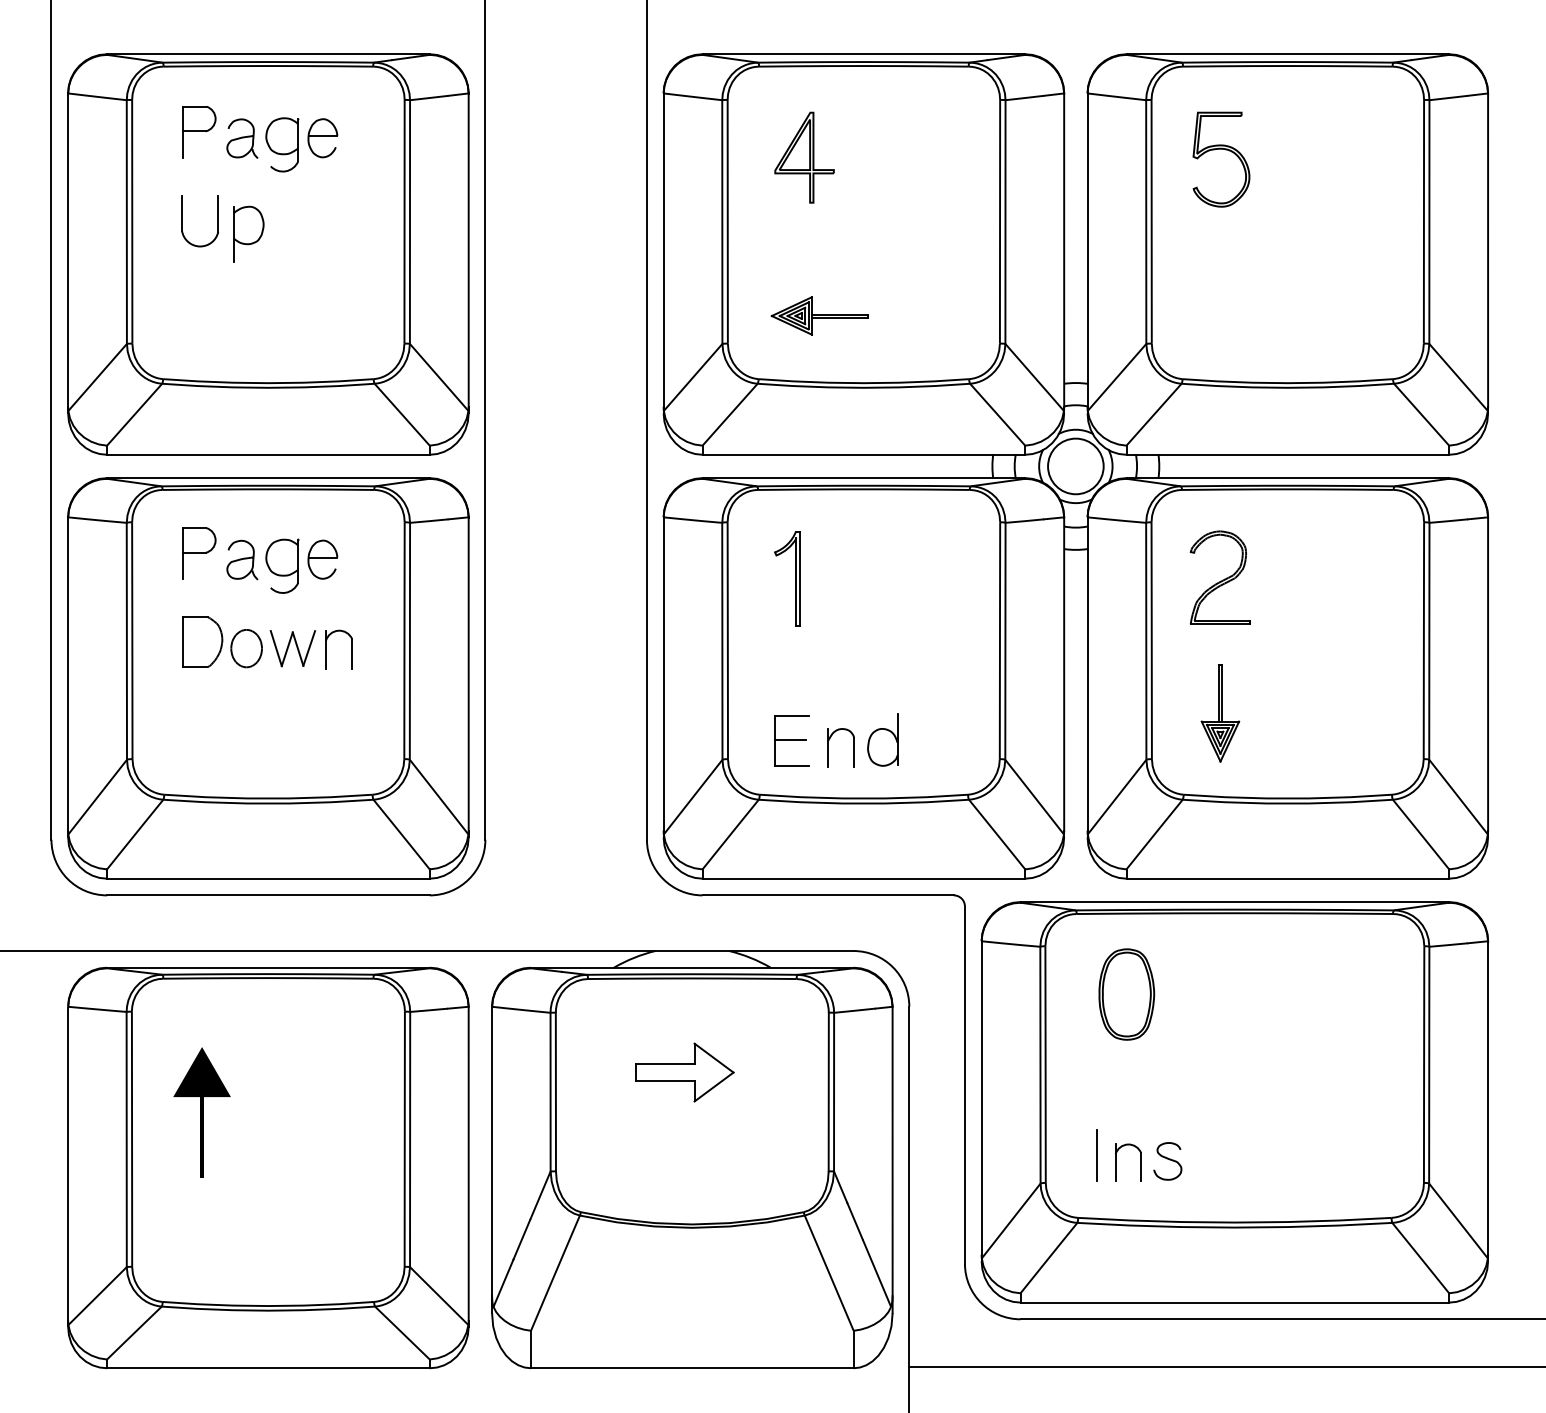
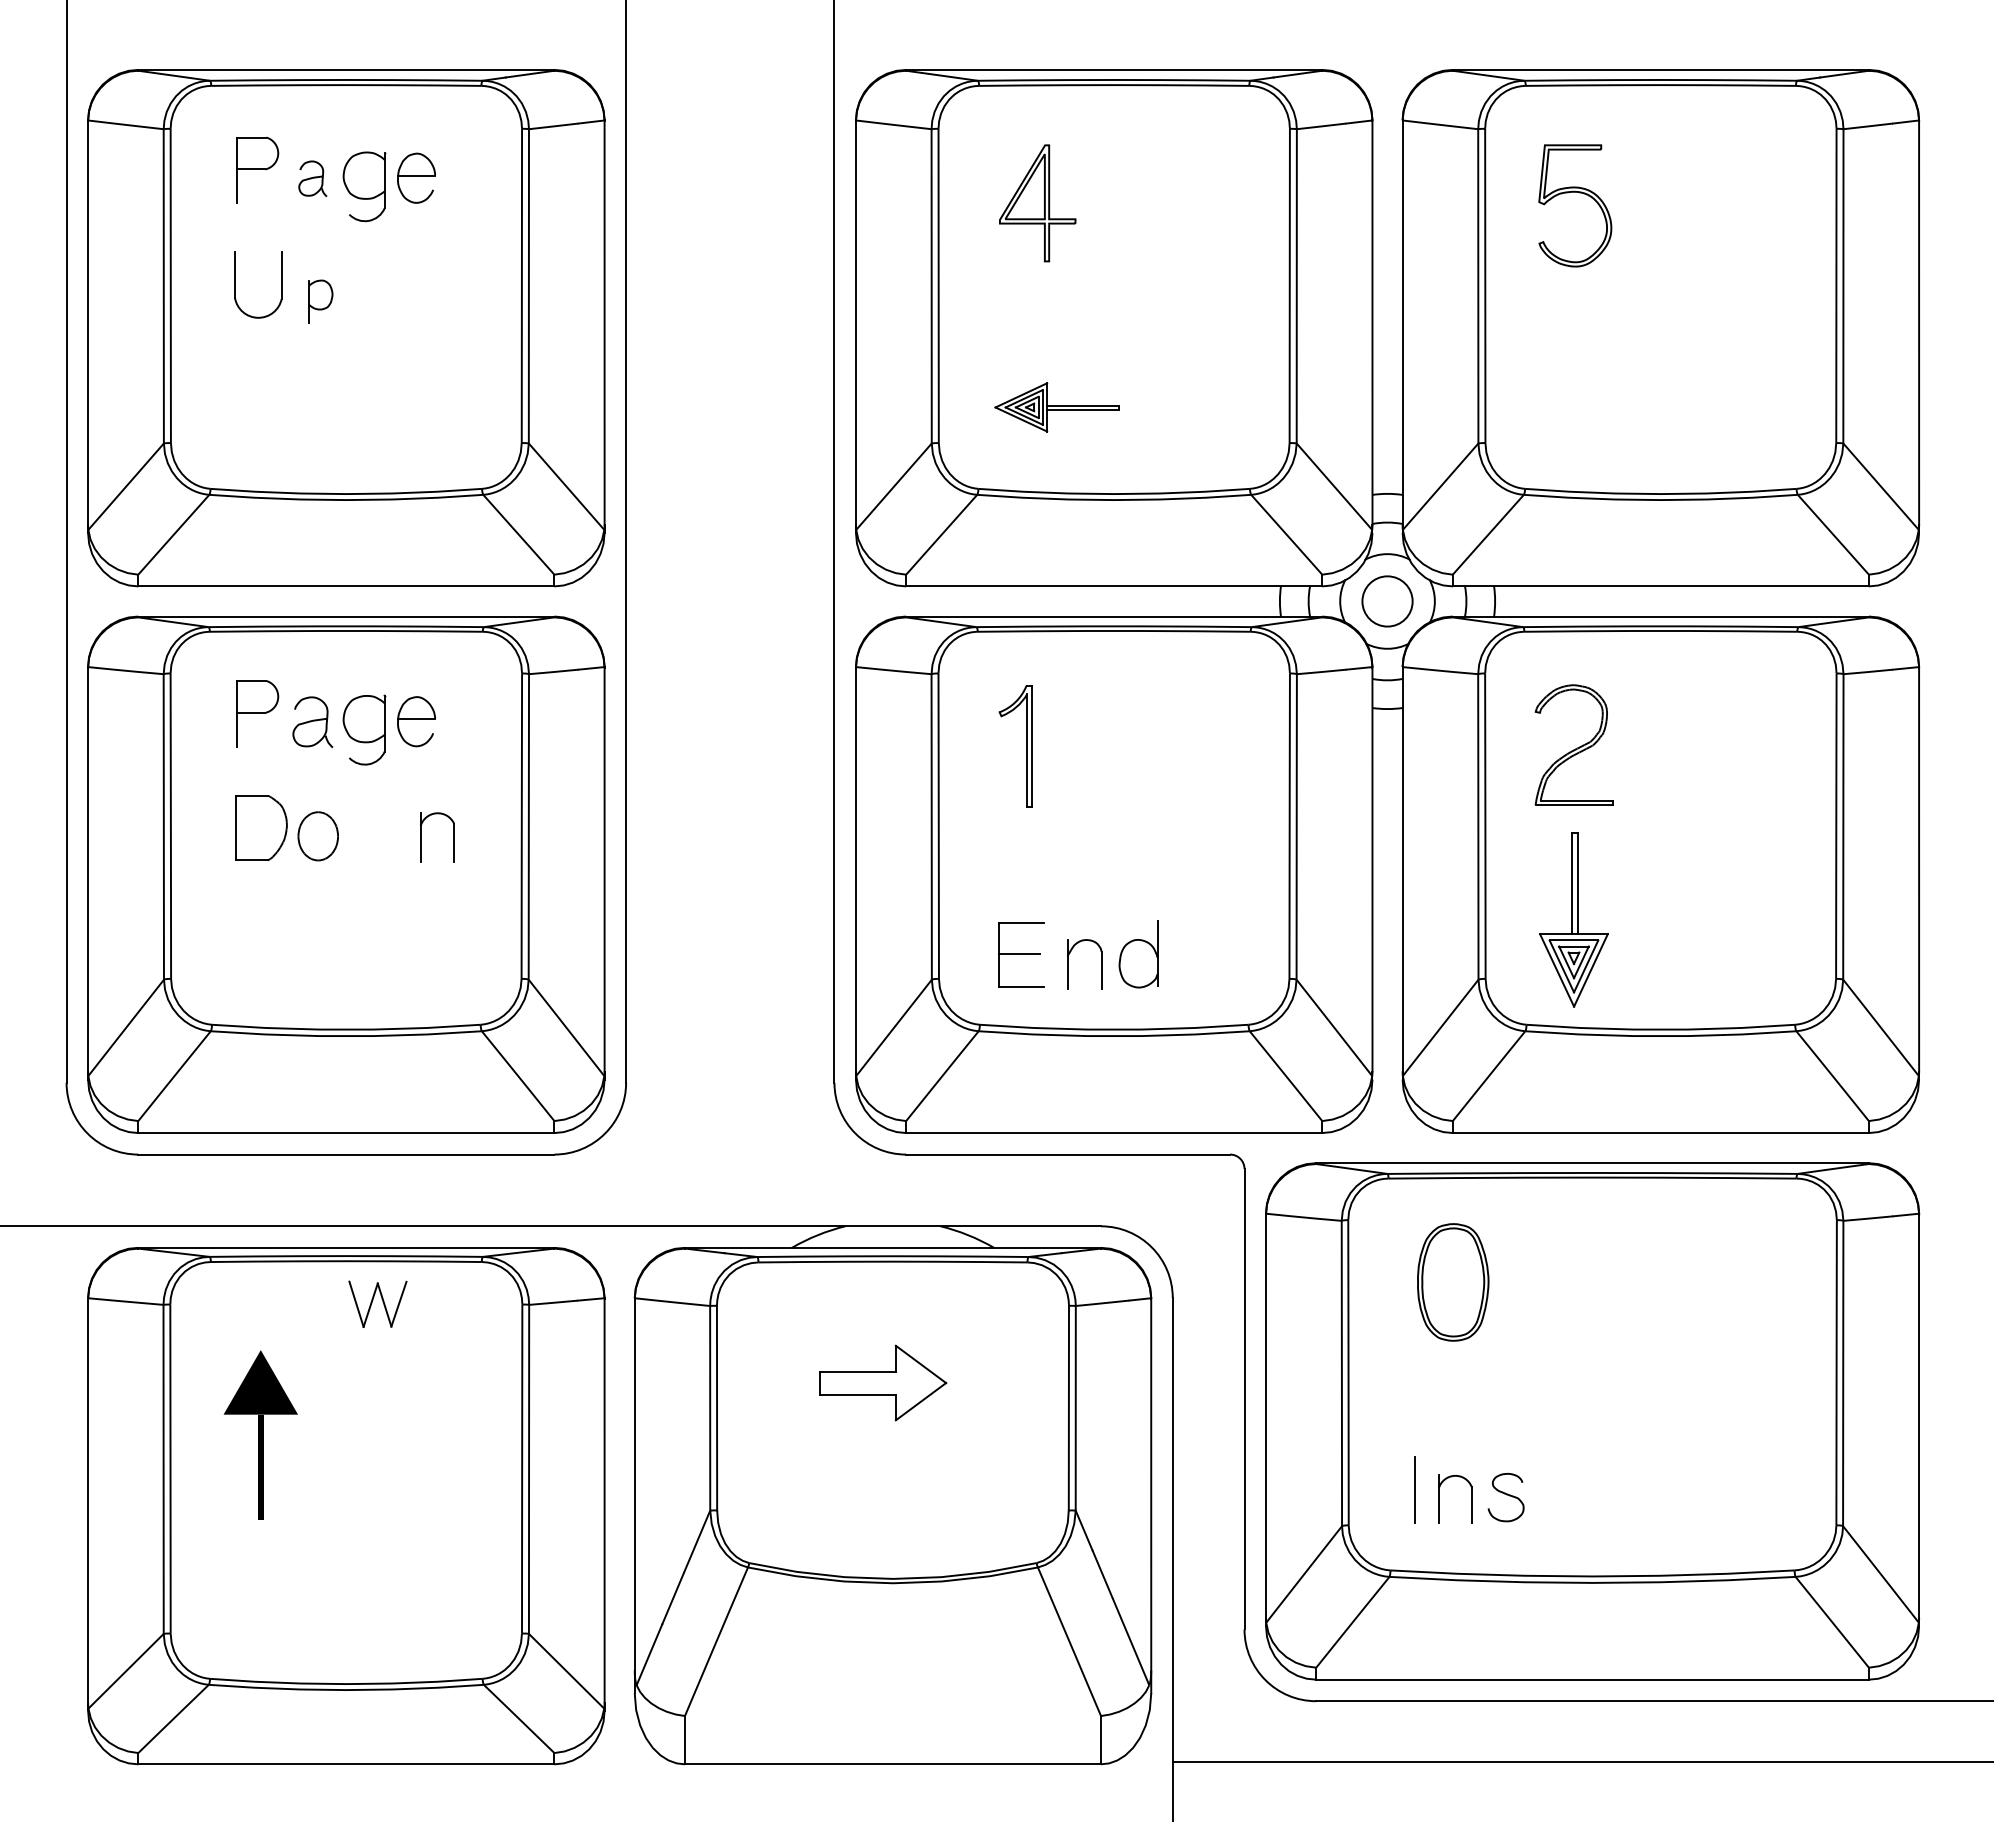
part: (242, 138) -> (312, 178), size x0.7
part: (248, 233) -> (320, 301), size x0.6
circle: (1075, 466) -> (1387, 601), size x0.7
part: (292, 647) -> (377, 1303), moved
part: (1220, 713) -> (1573, 920), size x1.4

